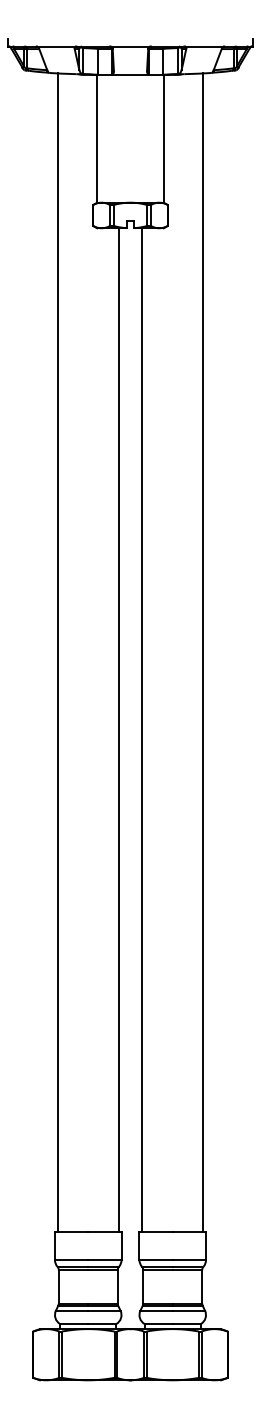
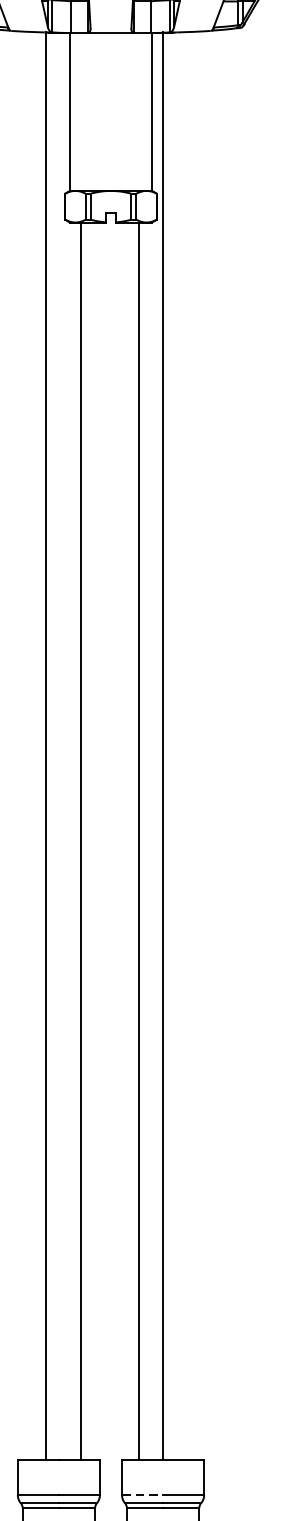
line: (57, 652) -> (45, 745), moved
line: (203, 652) -> (162, 745), moved
line: (118, 729) -> (80, 840), moved
line: (142, 729) -> (139, 840), moved
line: (156, 1260) -> (143, 1495), solid -> dashed

